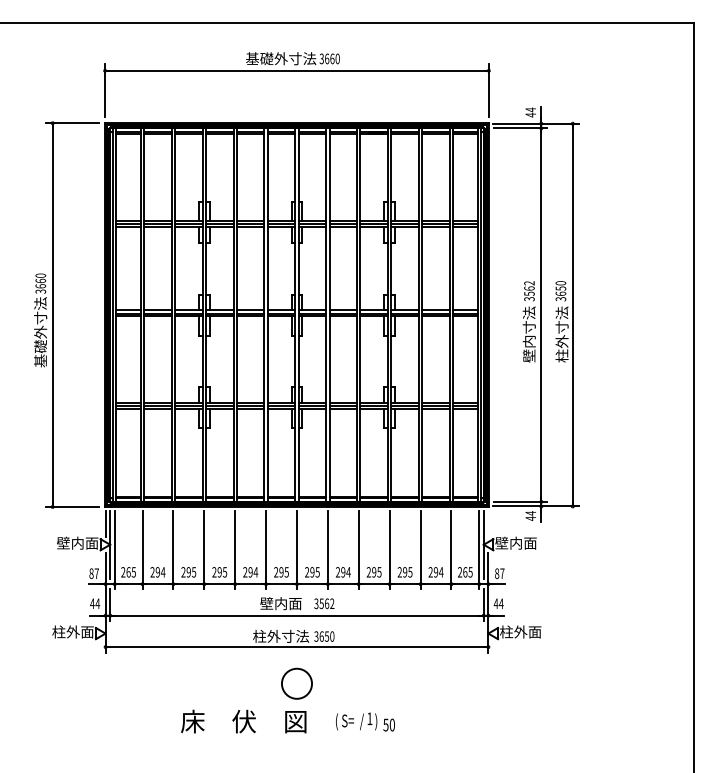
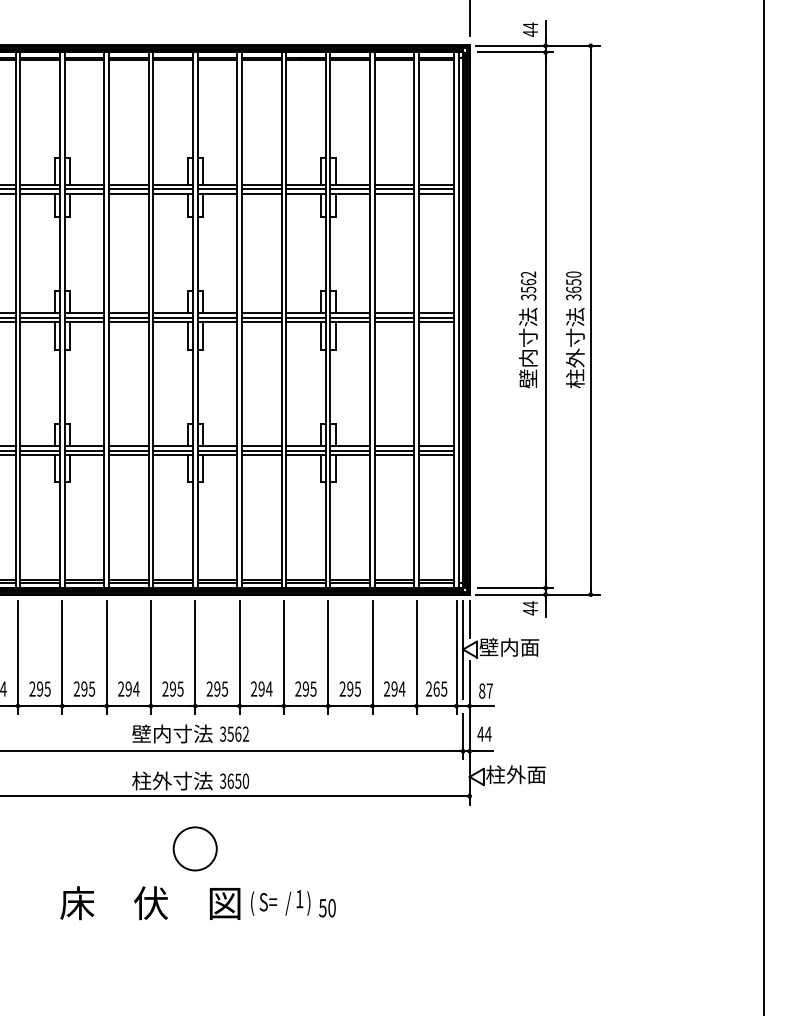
line: (488, 523) -> (469, 619), added
text: (281, 603) -> (173, 733), 壁内面 -> 壁内寸法
text: (243, 721) -> (150, 903), moved

